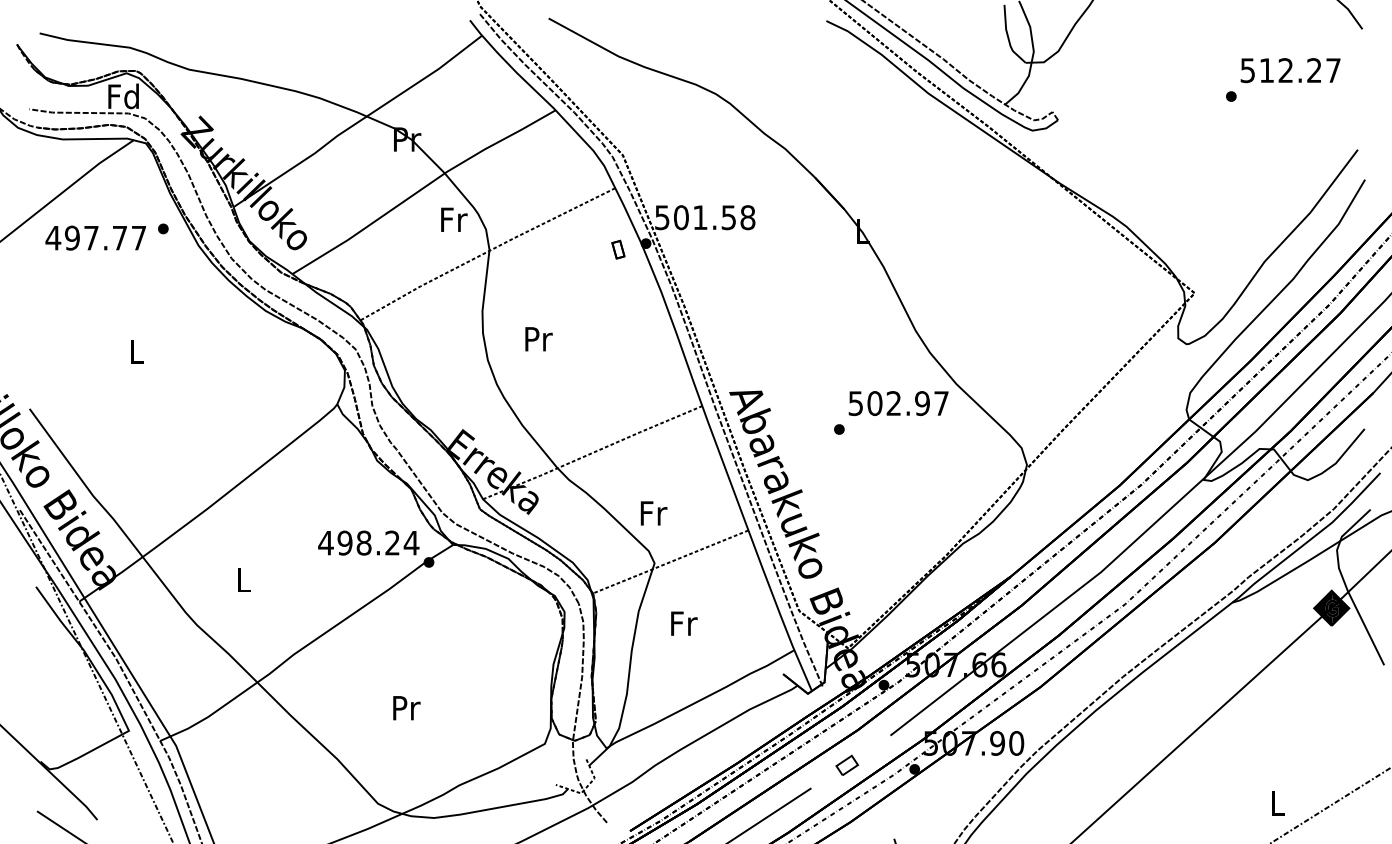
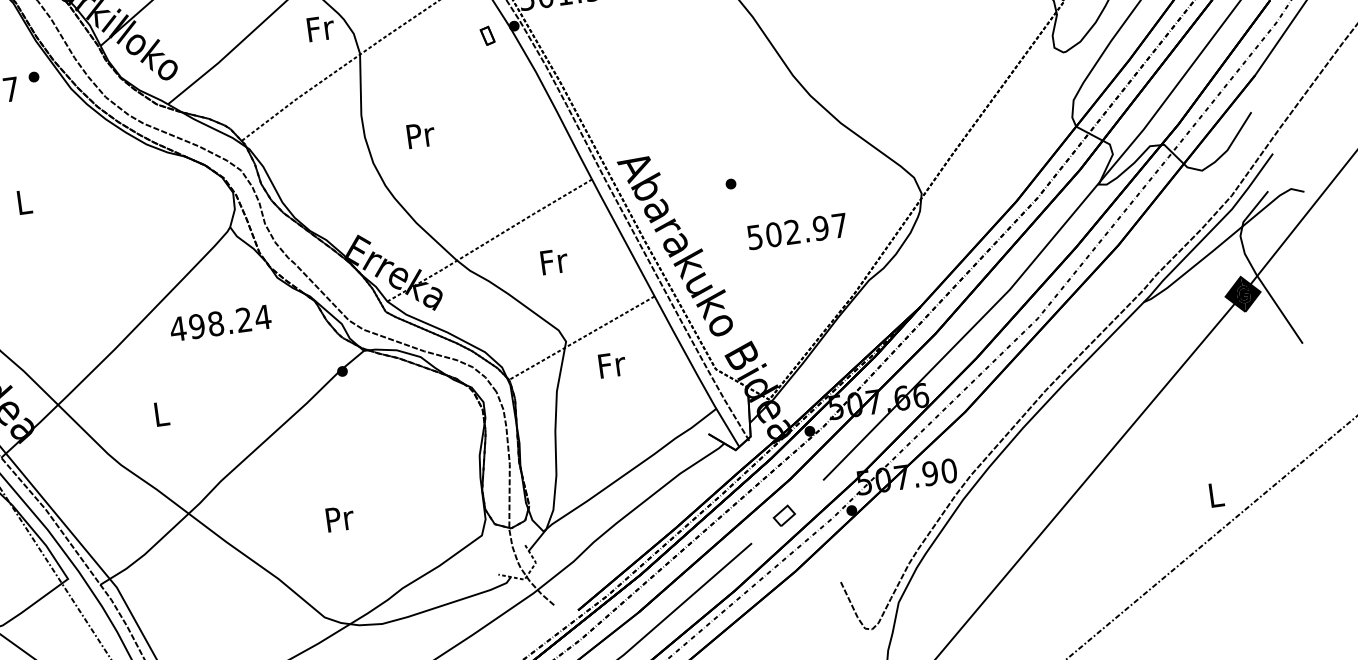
text: (898, 403) -> (797, 231), moved
text: (653, 513) -> (554, 261), moved
text: (368, 542) -> (220, 322), moved
text: (684, 623) -> (612, 364), moved

